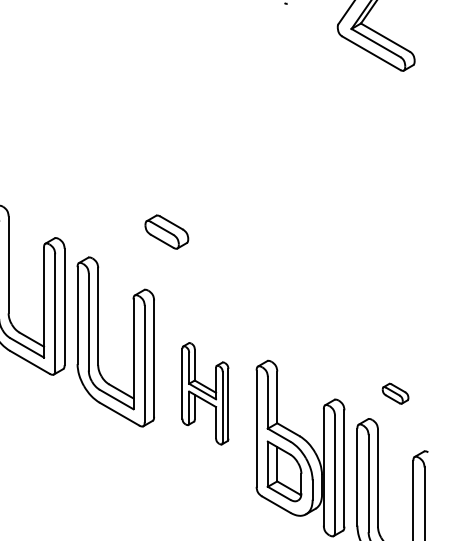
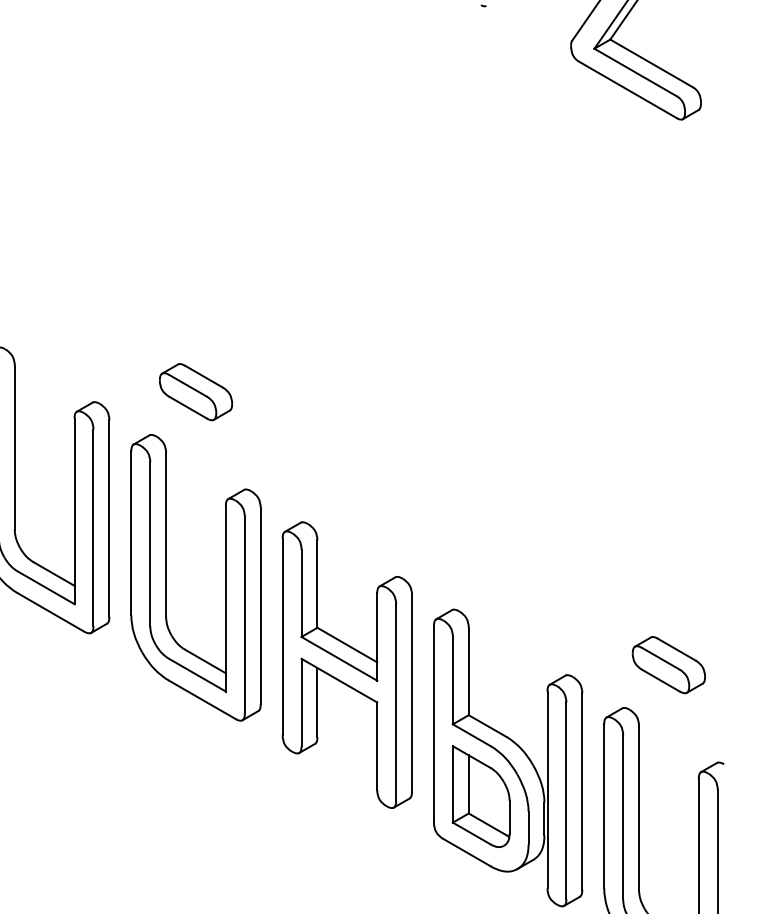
part: (166, 231) -> (195, 391), moved
part: (205, 393) -> (347, 664), size x1.67
part: (395, 393) -> (668, 664), size x1.67

